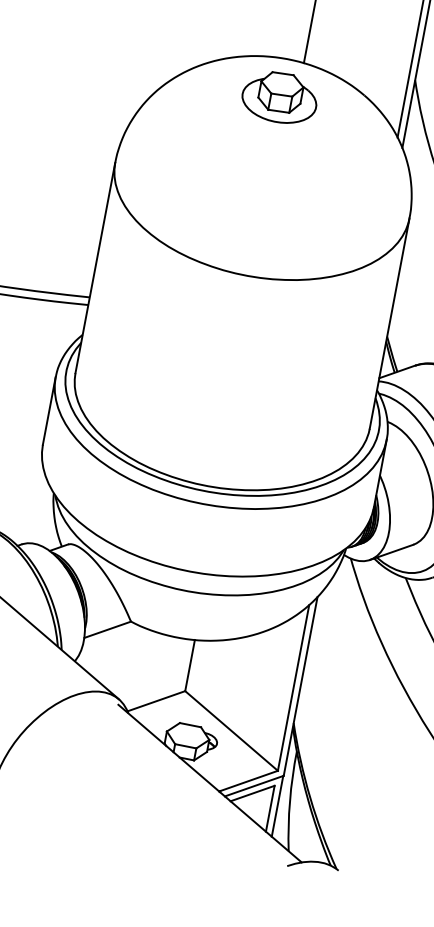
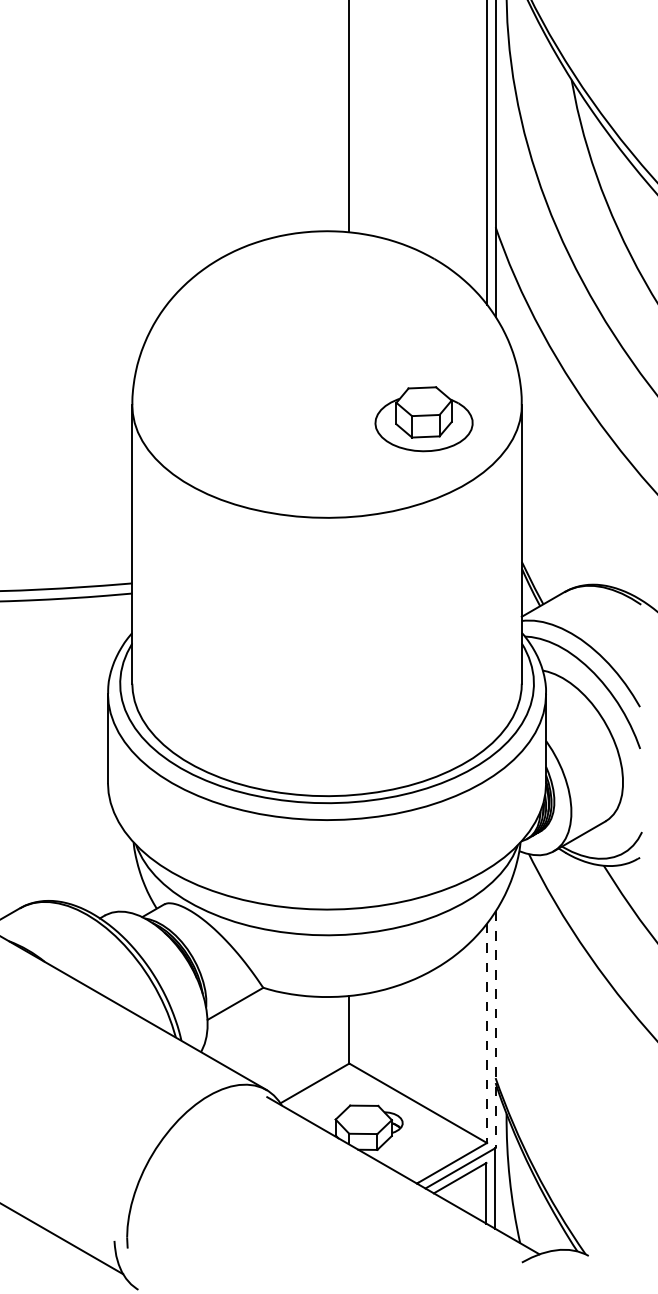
part: (279, 97) -> (423, 419), moved
line: (300, 687) -> (495, 1030), solid -> dashed
line: (293, 688) -> (487, 1033), solid -> dashed

